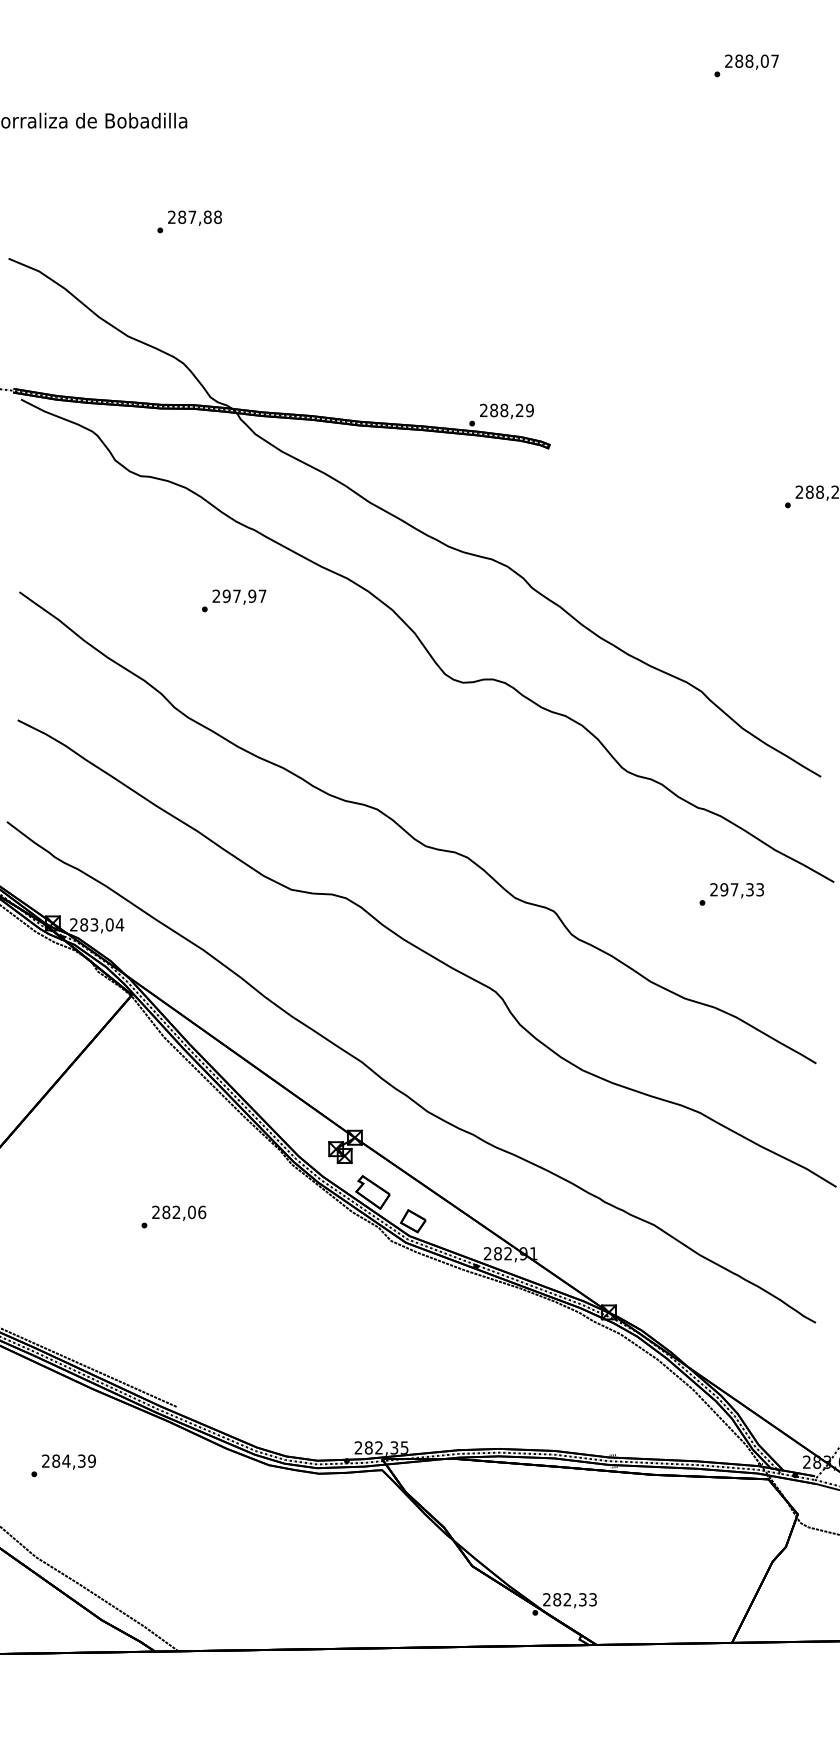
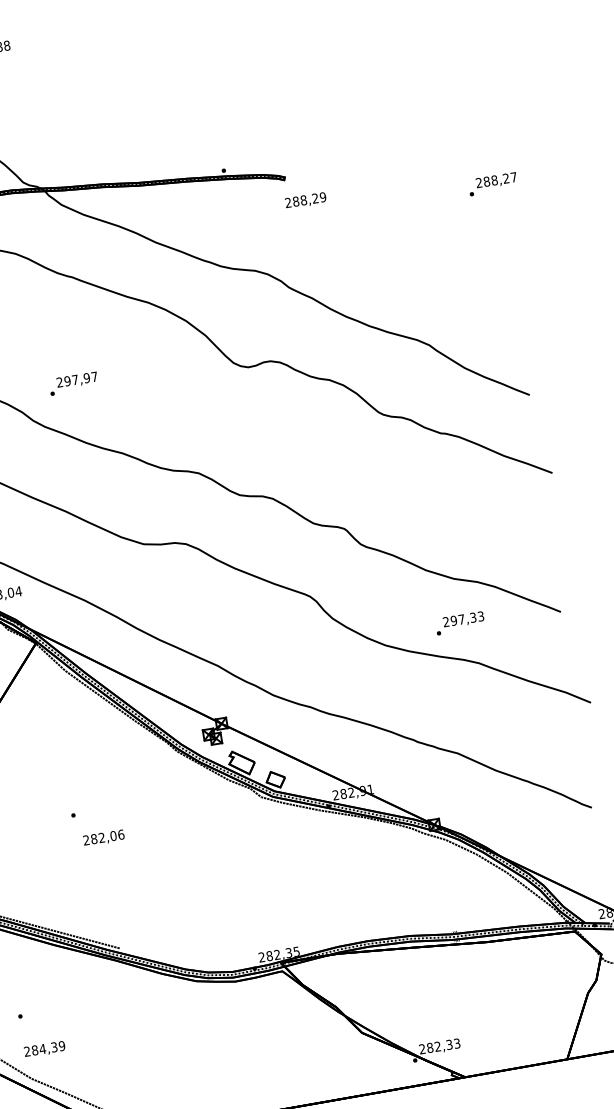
text: (506, 410) -> (305, 200), moved
text: (234, 600) -> (73, 383), moved
text: (731, 894) -> (459, 623), moved
text: (179, 1212) -> (104, 837), moved
text: (68, 1461) -> (44, 1049), moved

